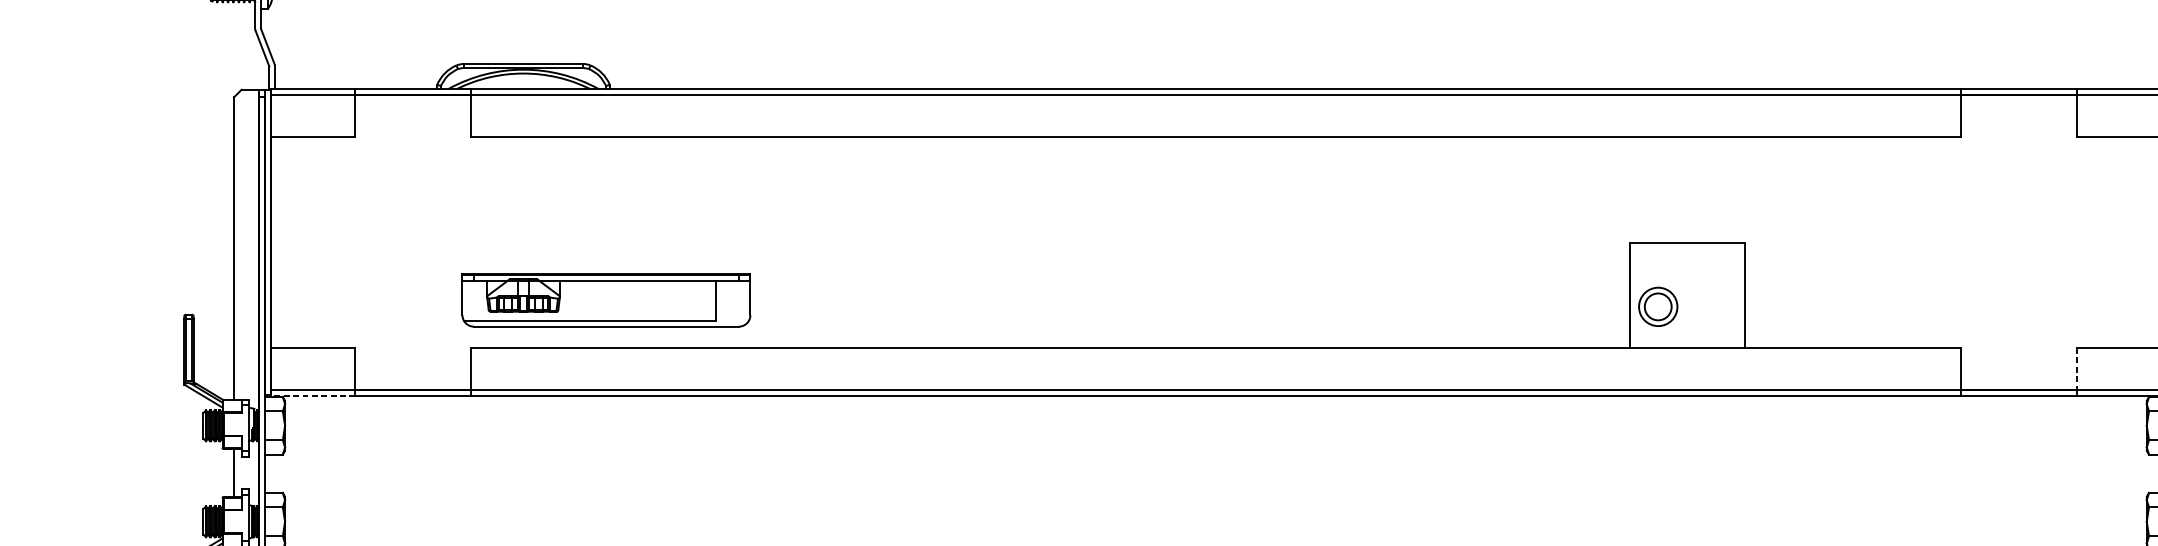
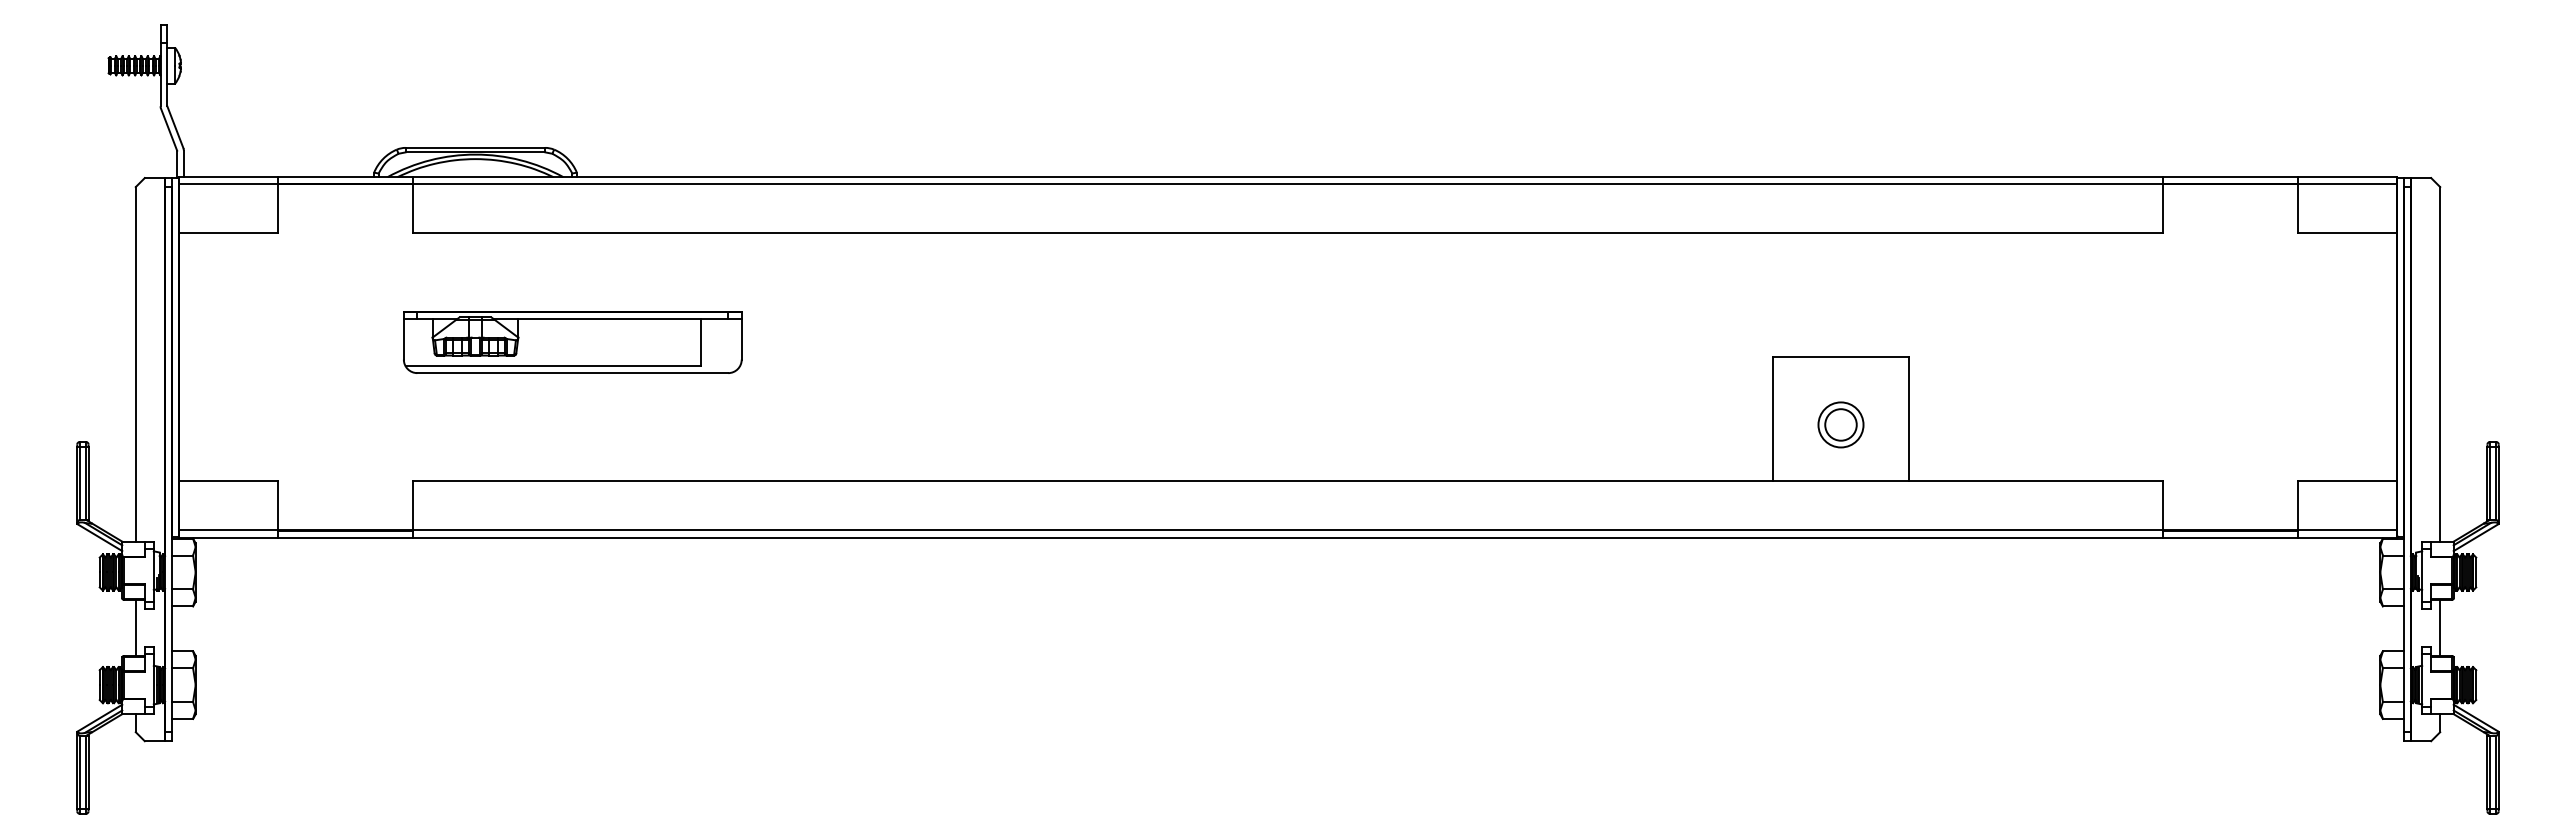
part: (606, 300) -> (572, 342), moved
part: (1657, 306) -> (1840, 424), moved
line: (2076, 368) -> (2297, 505), dashed -> solid
line: (313, 396) -> (228, 537), dashed -> solid

